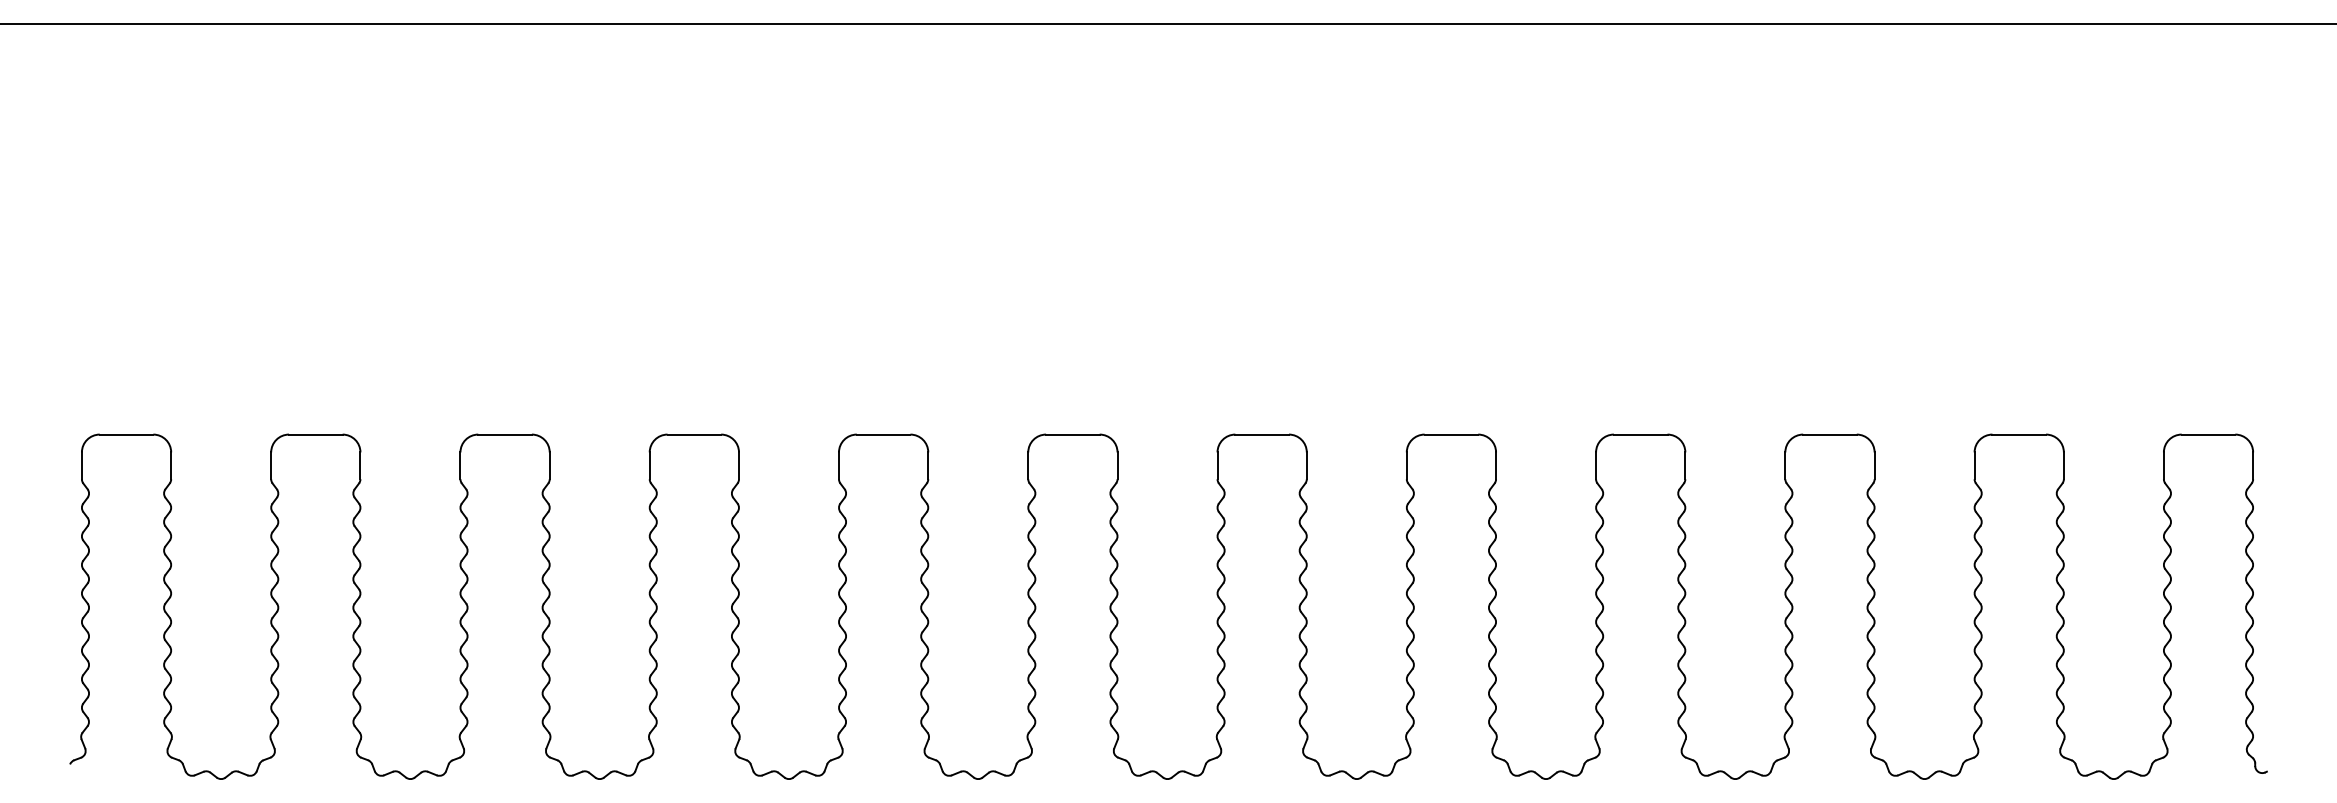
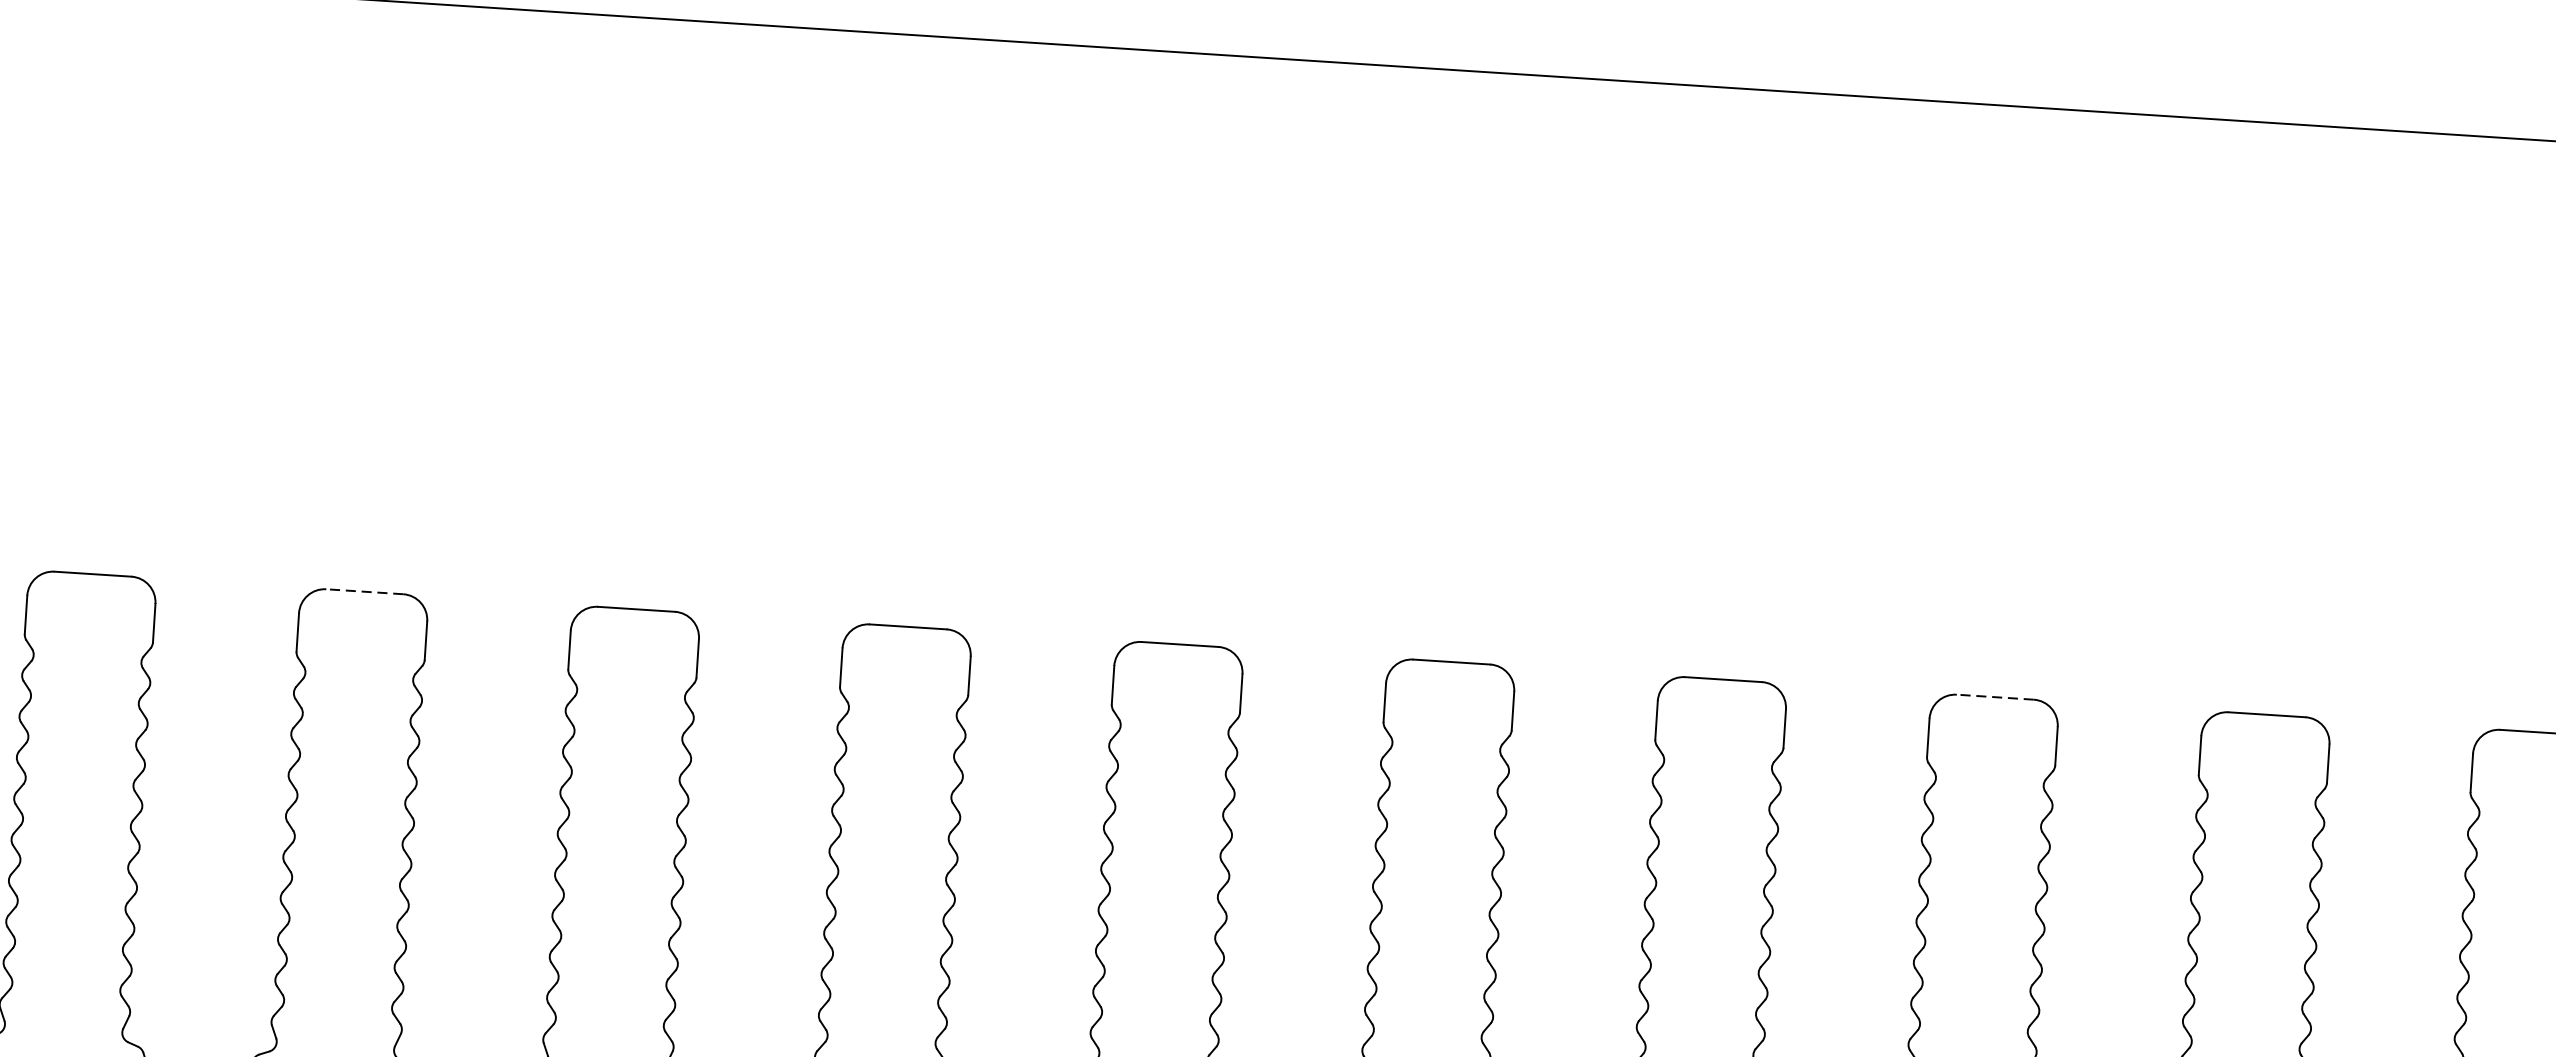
line: (694, 434) -> (364, 591), solid -> dashed
line: (1829, 434) -> (1994, 697), solid -> dashed

